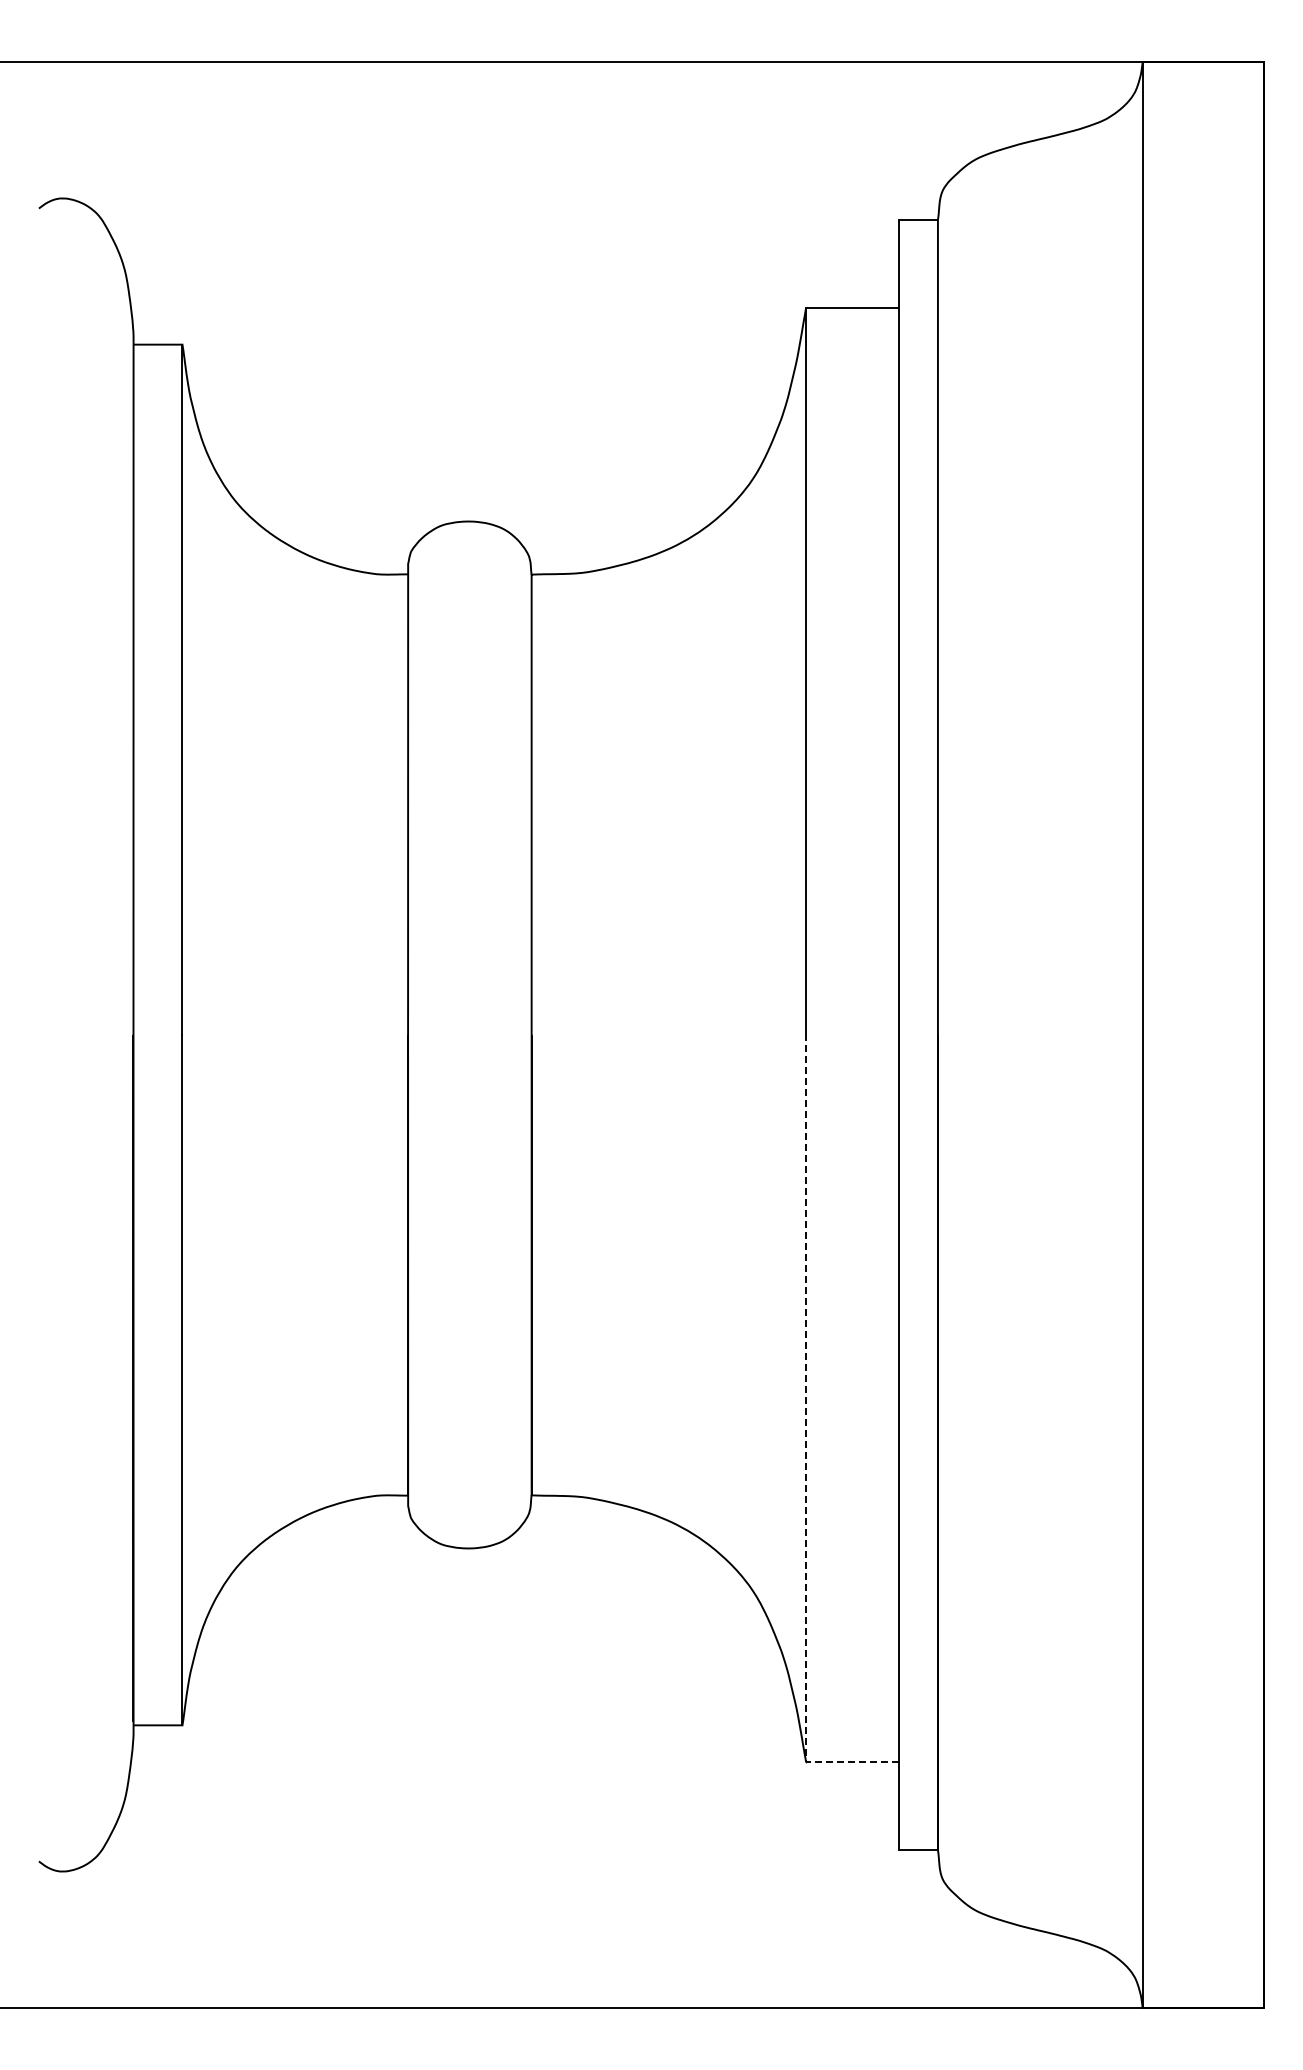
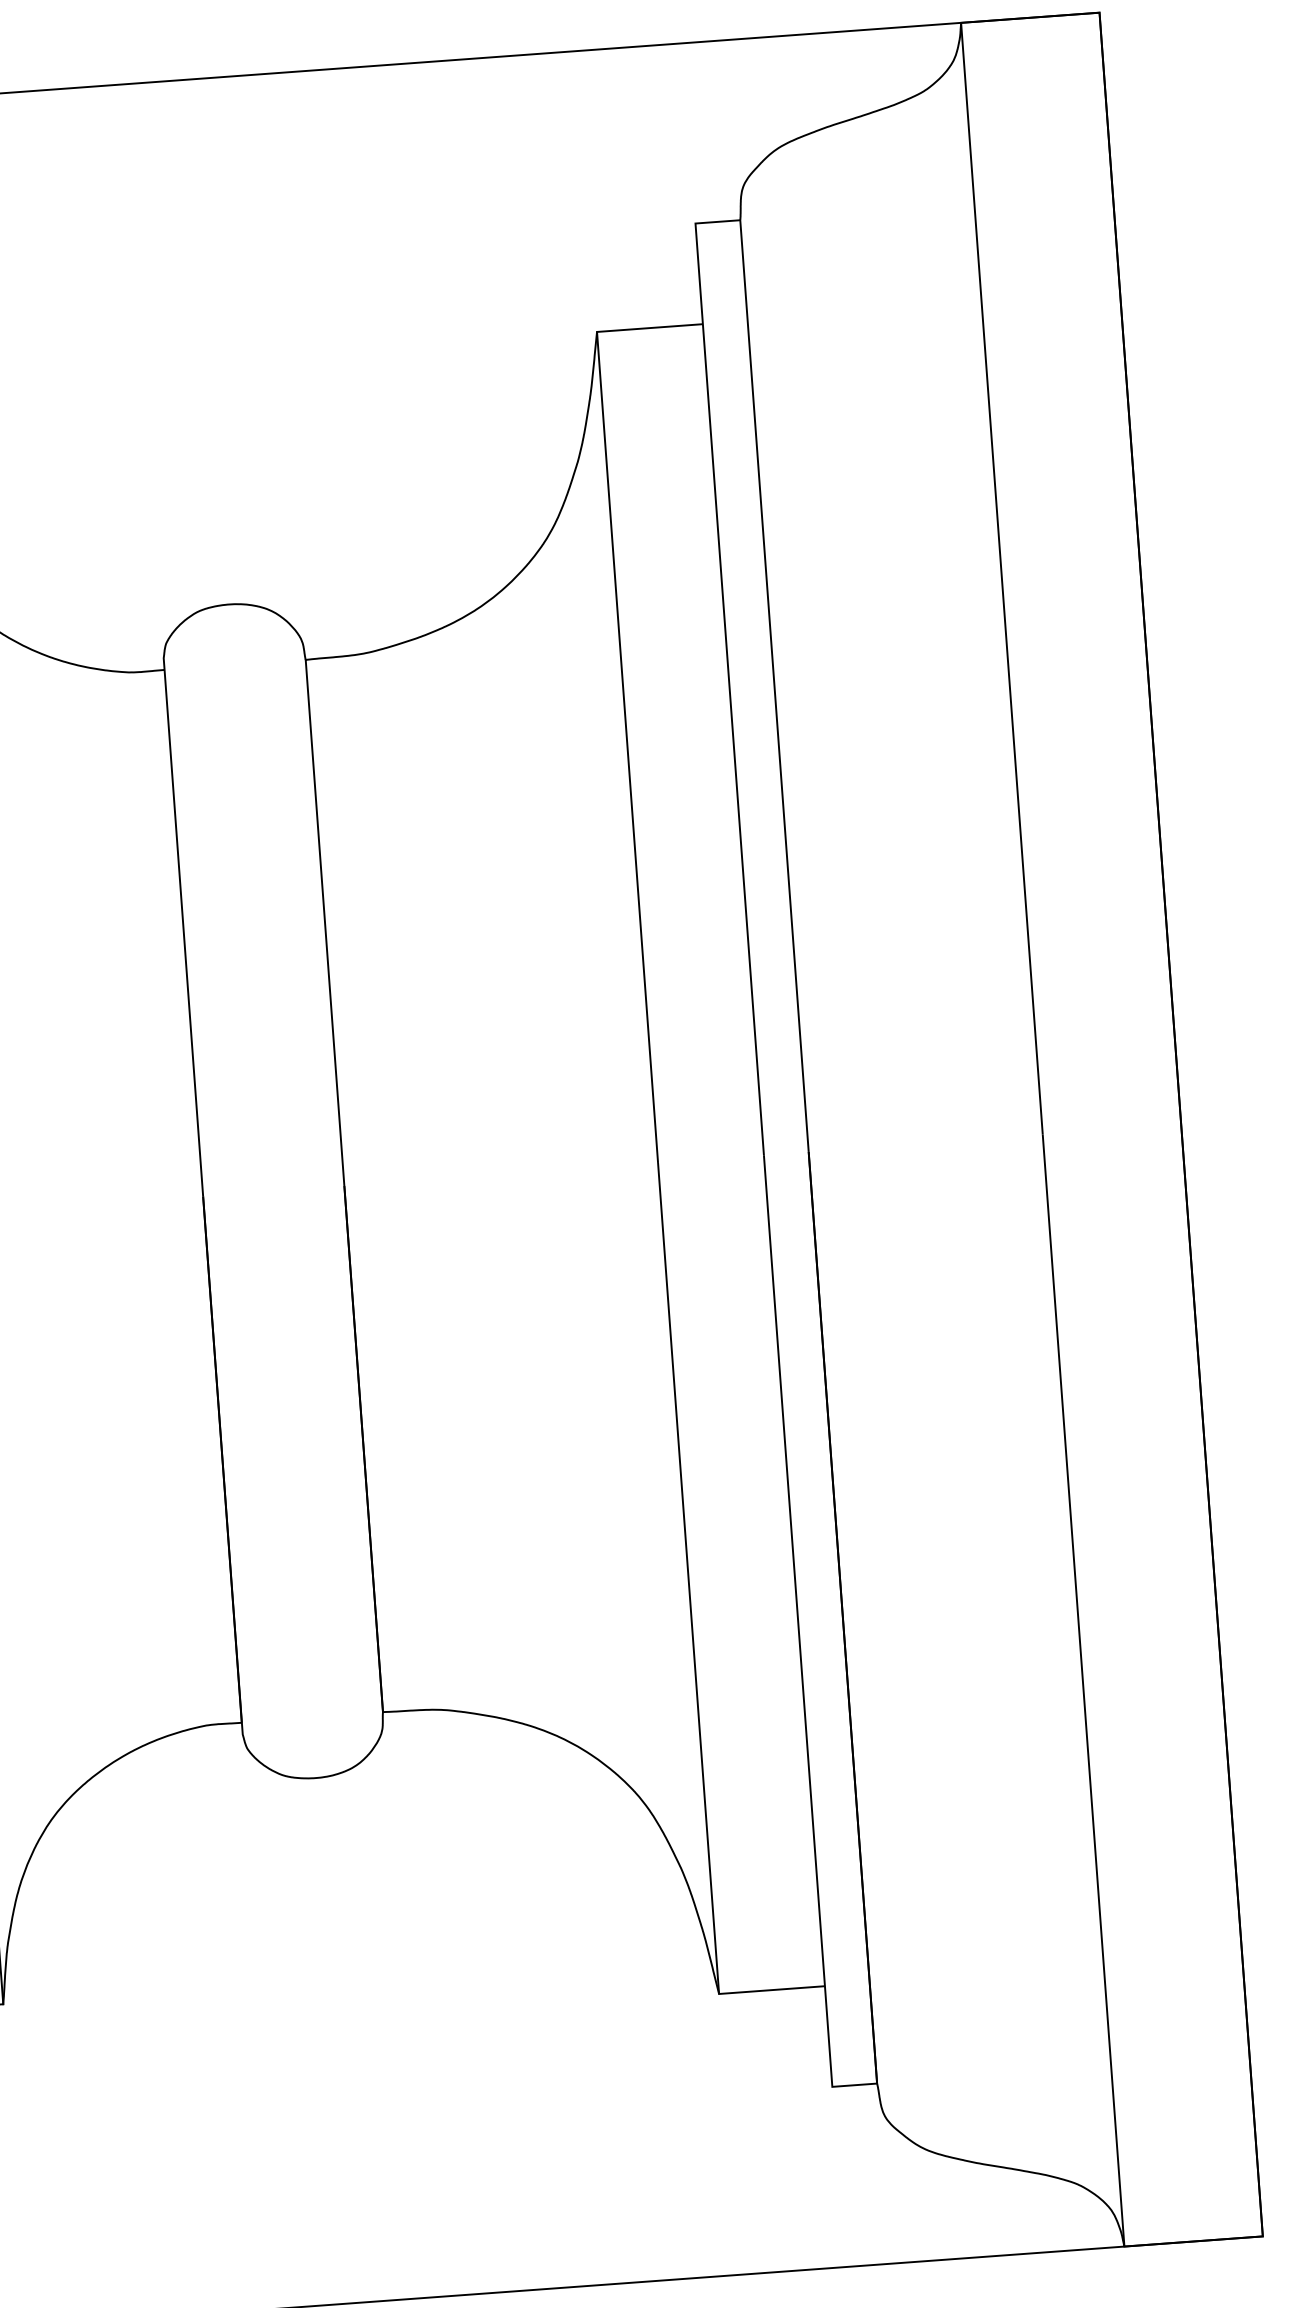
line: (806, 1445) -> (692, 1632), dashed -> solid

